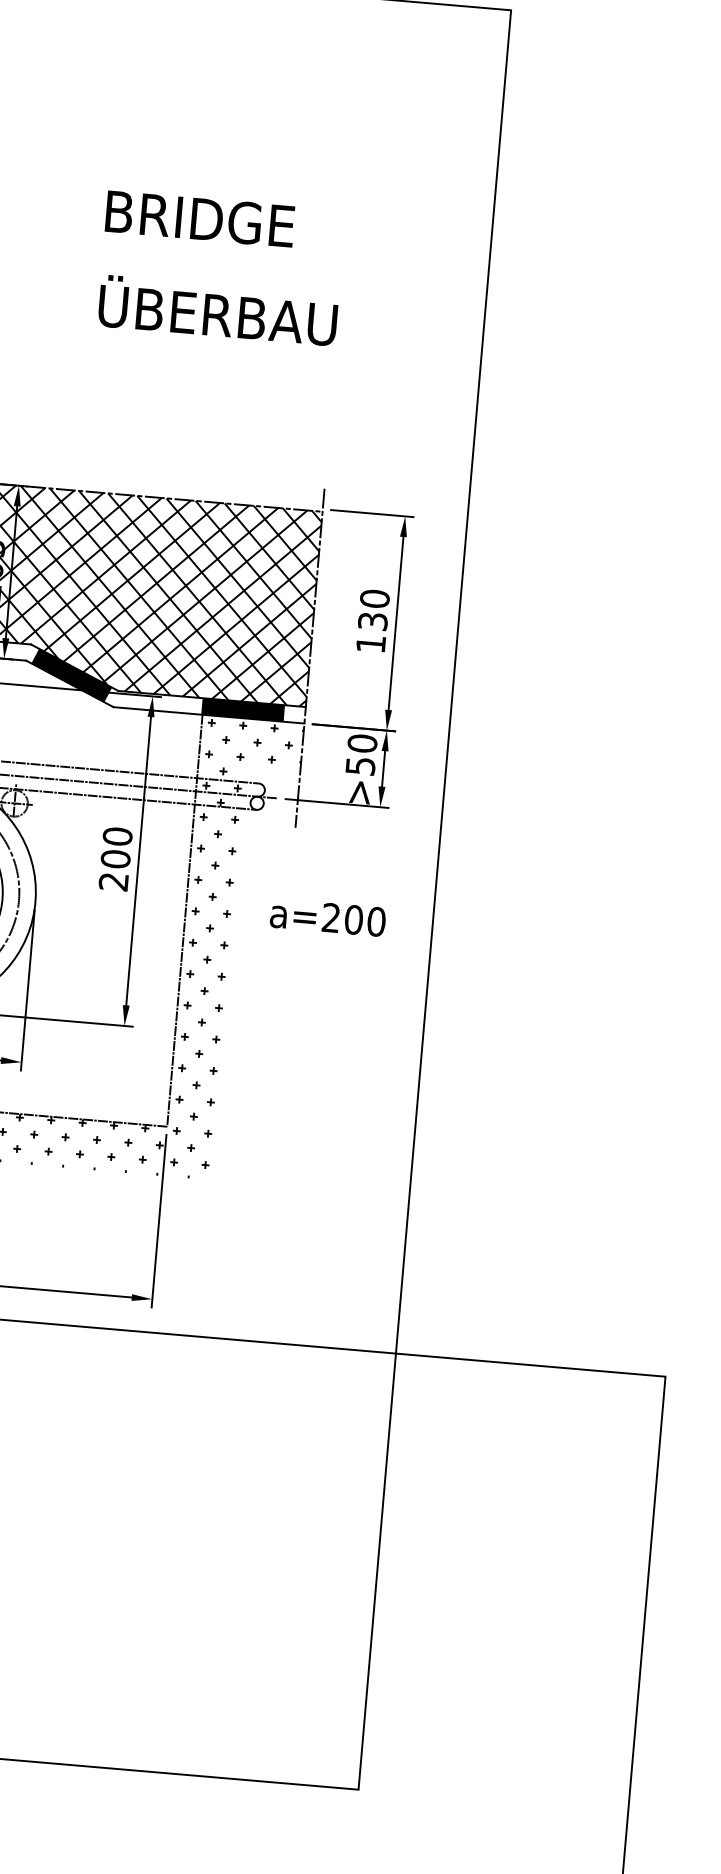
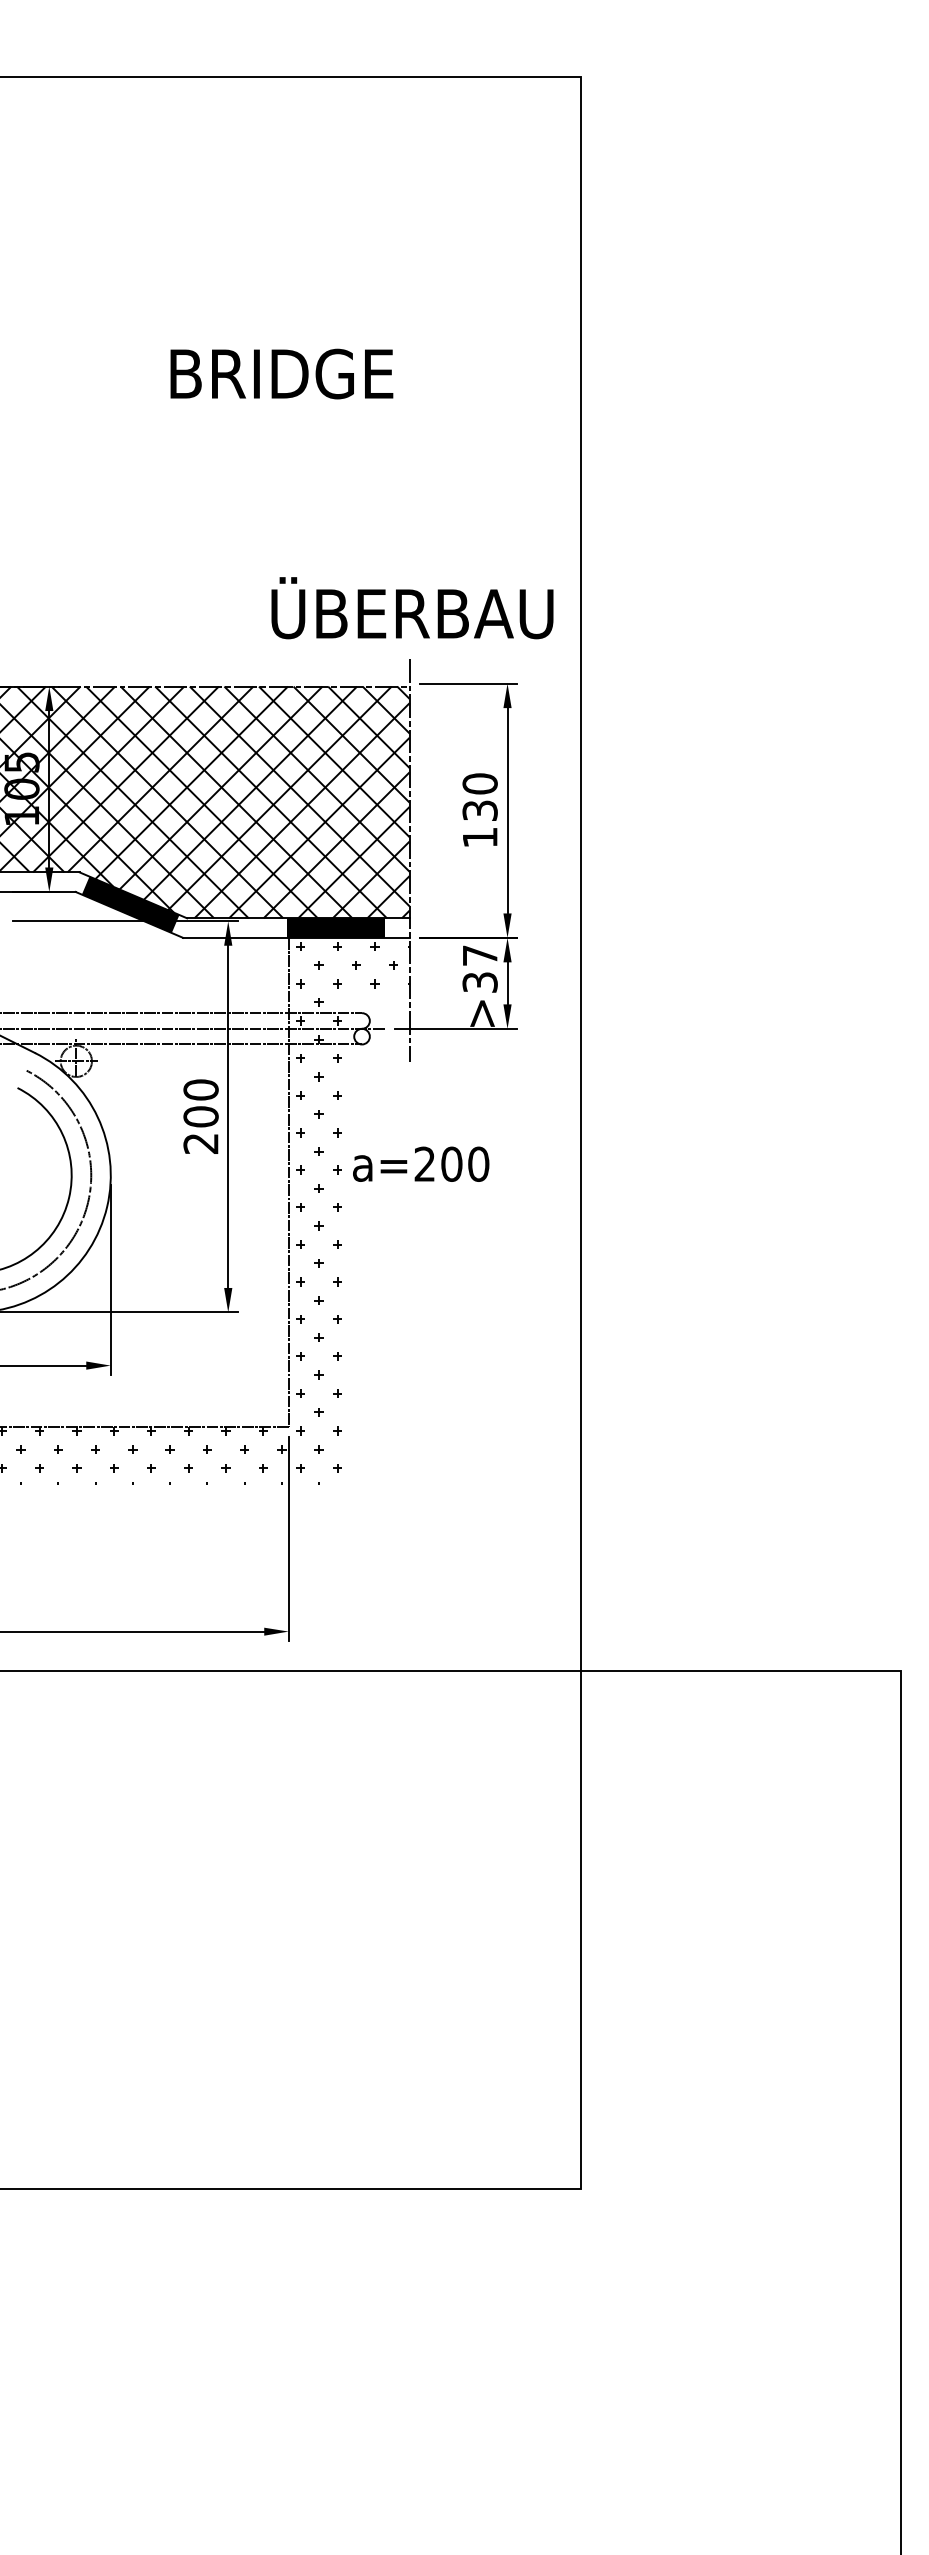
text: (199, 218) -> (281, 373), moved
text: (218, 310) -> (412, 608), moved
text: (361, 754) -> (479, 968), >50 -> >37
text: (328, 917) -> (421, 1163), moved

